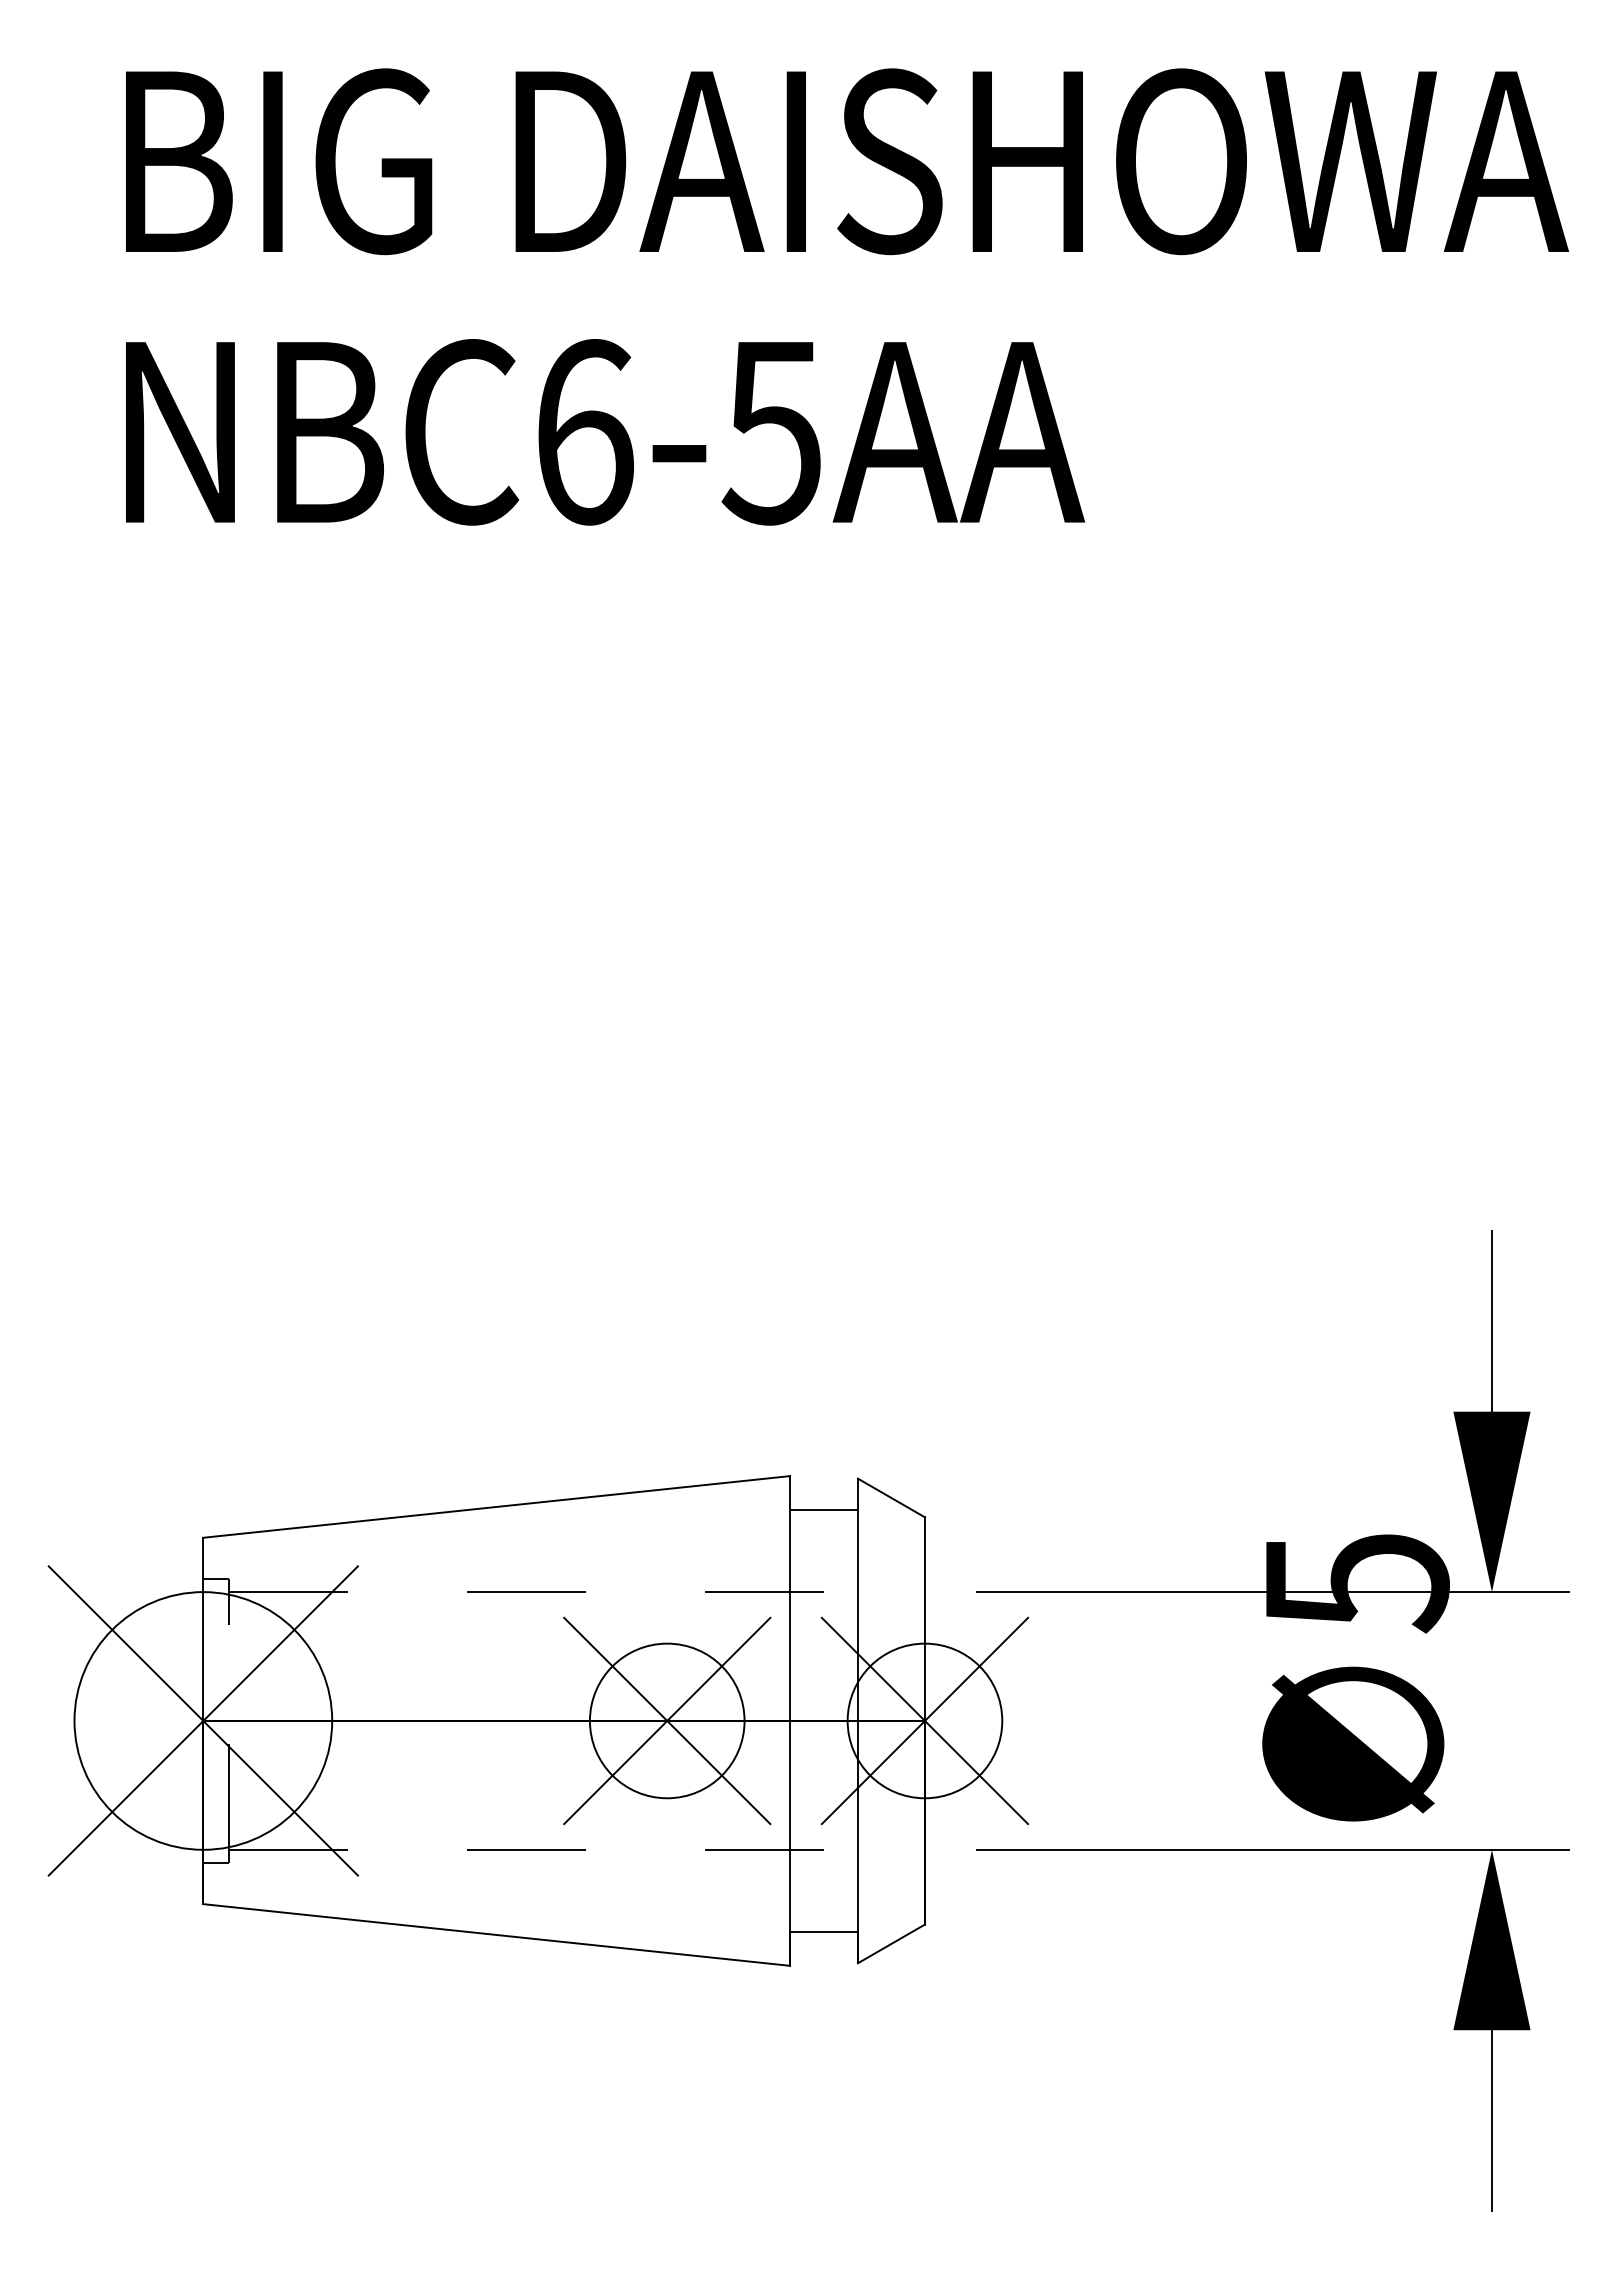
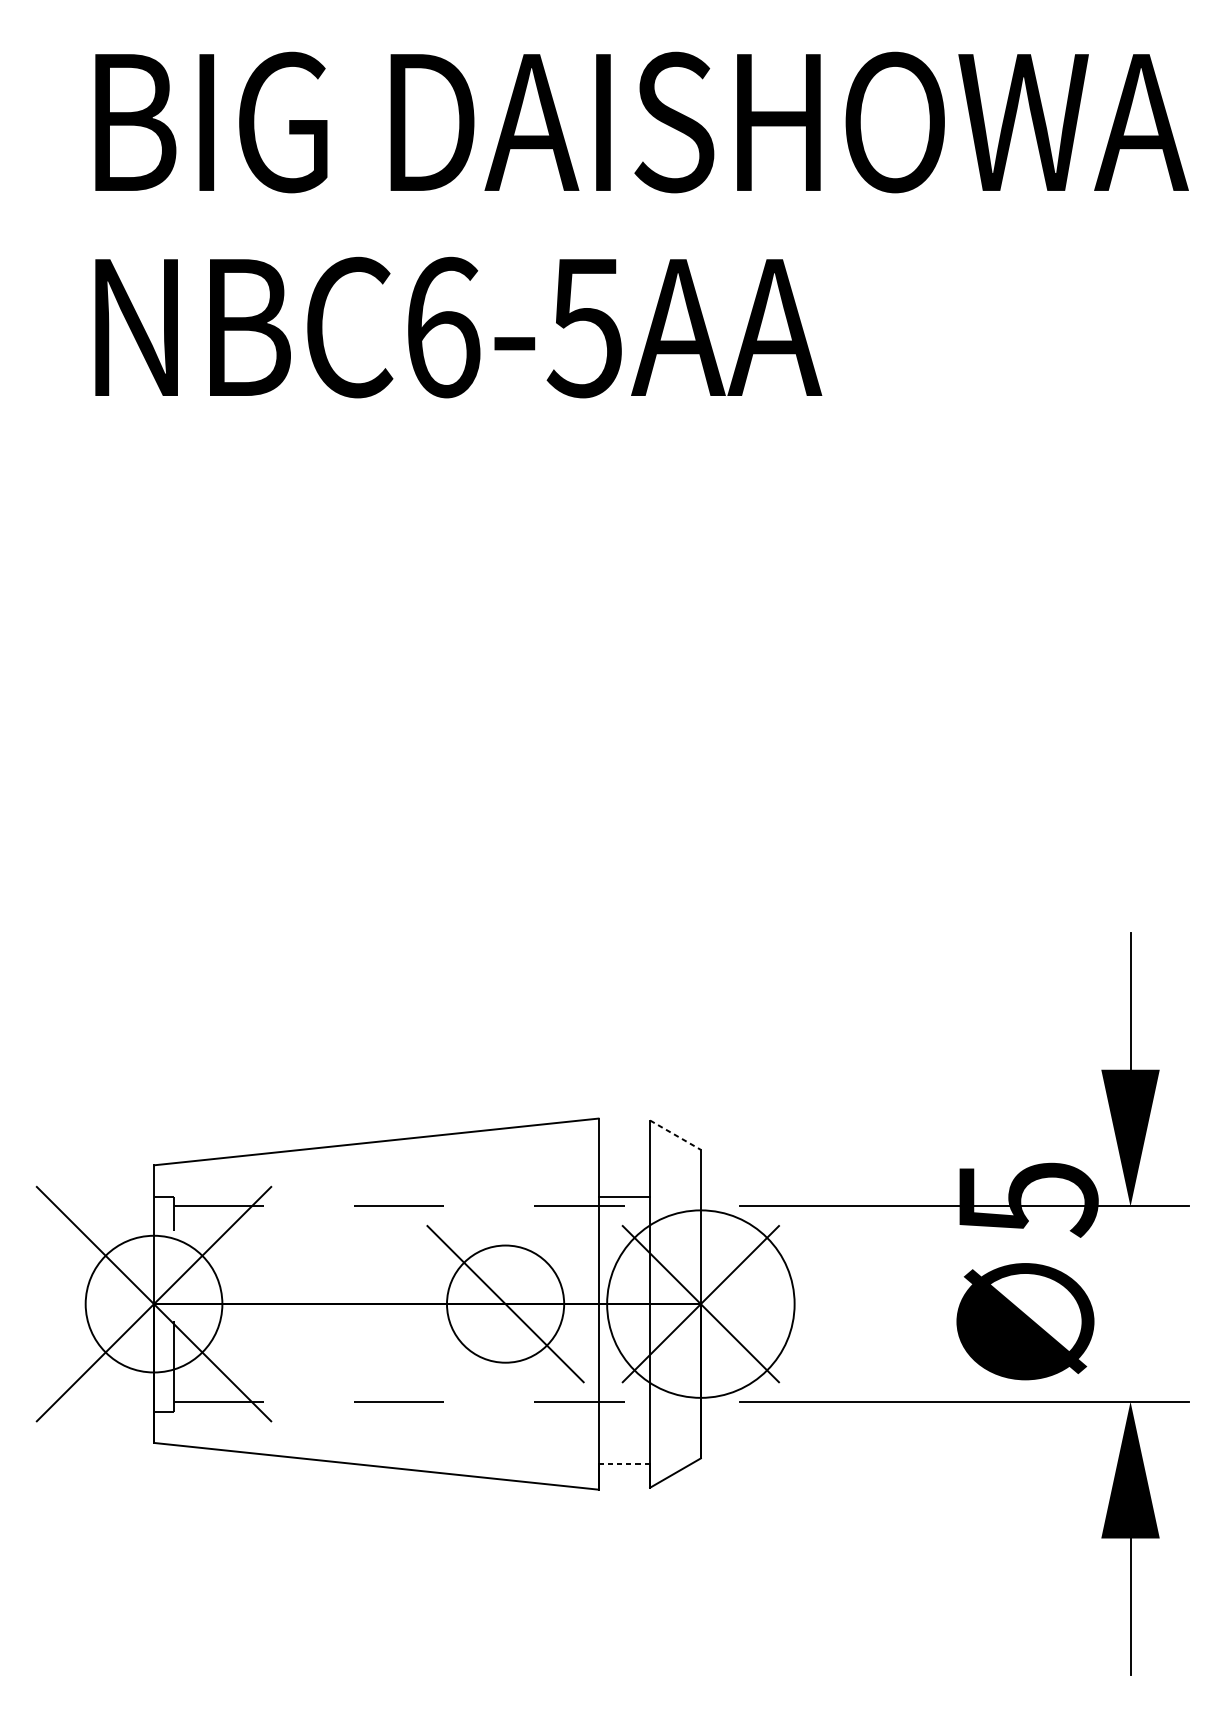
line: (891, 1498) -> (675, 1135), solid -> dashed
line: (823, 1509) -> (623, 1196), moved
circle: (203, 1720) -> (154, 1303), size x0.7
line: (667, 1720) -> (505, 1303), removed
circle: (924, 1720) -> (700, 1303), size x1.6
line: (824, 1932) -> (624, 1464), solid -> dashed

